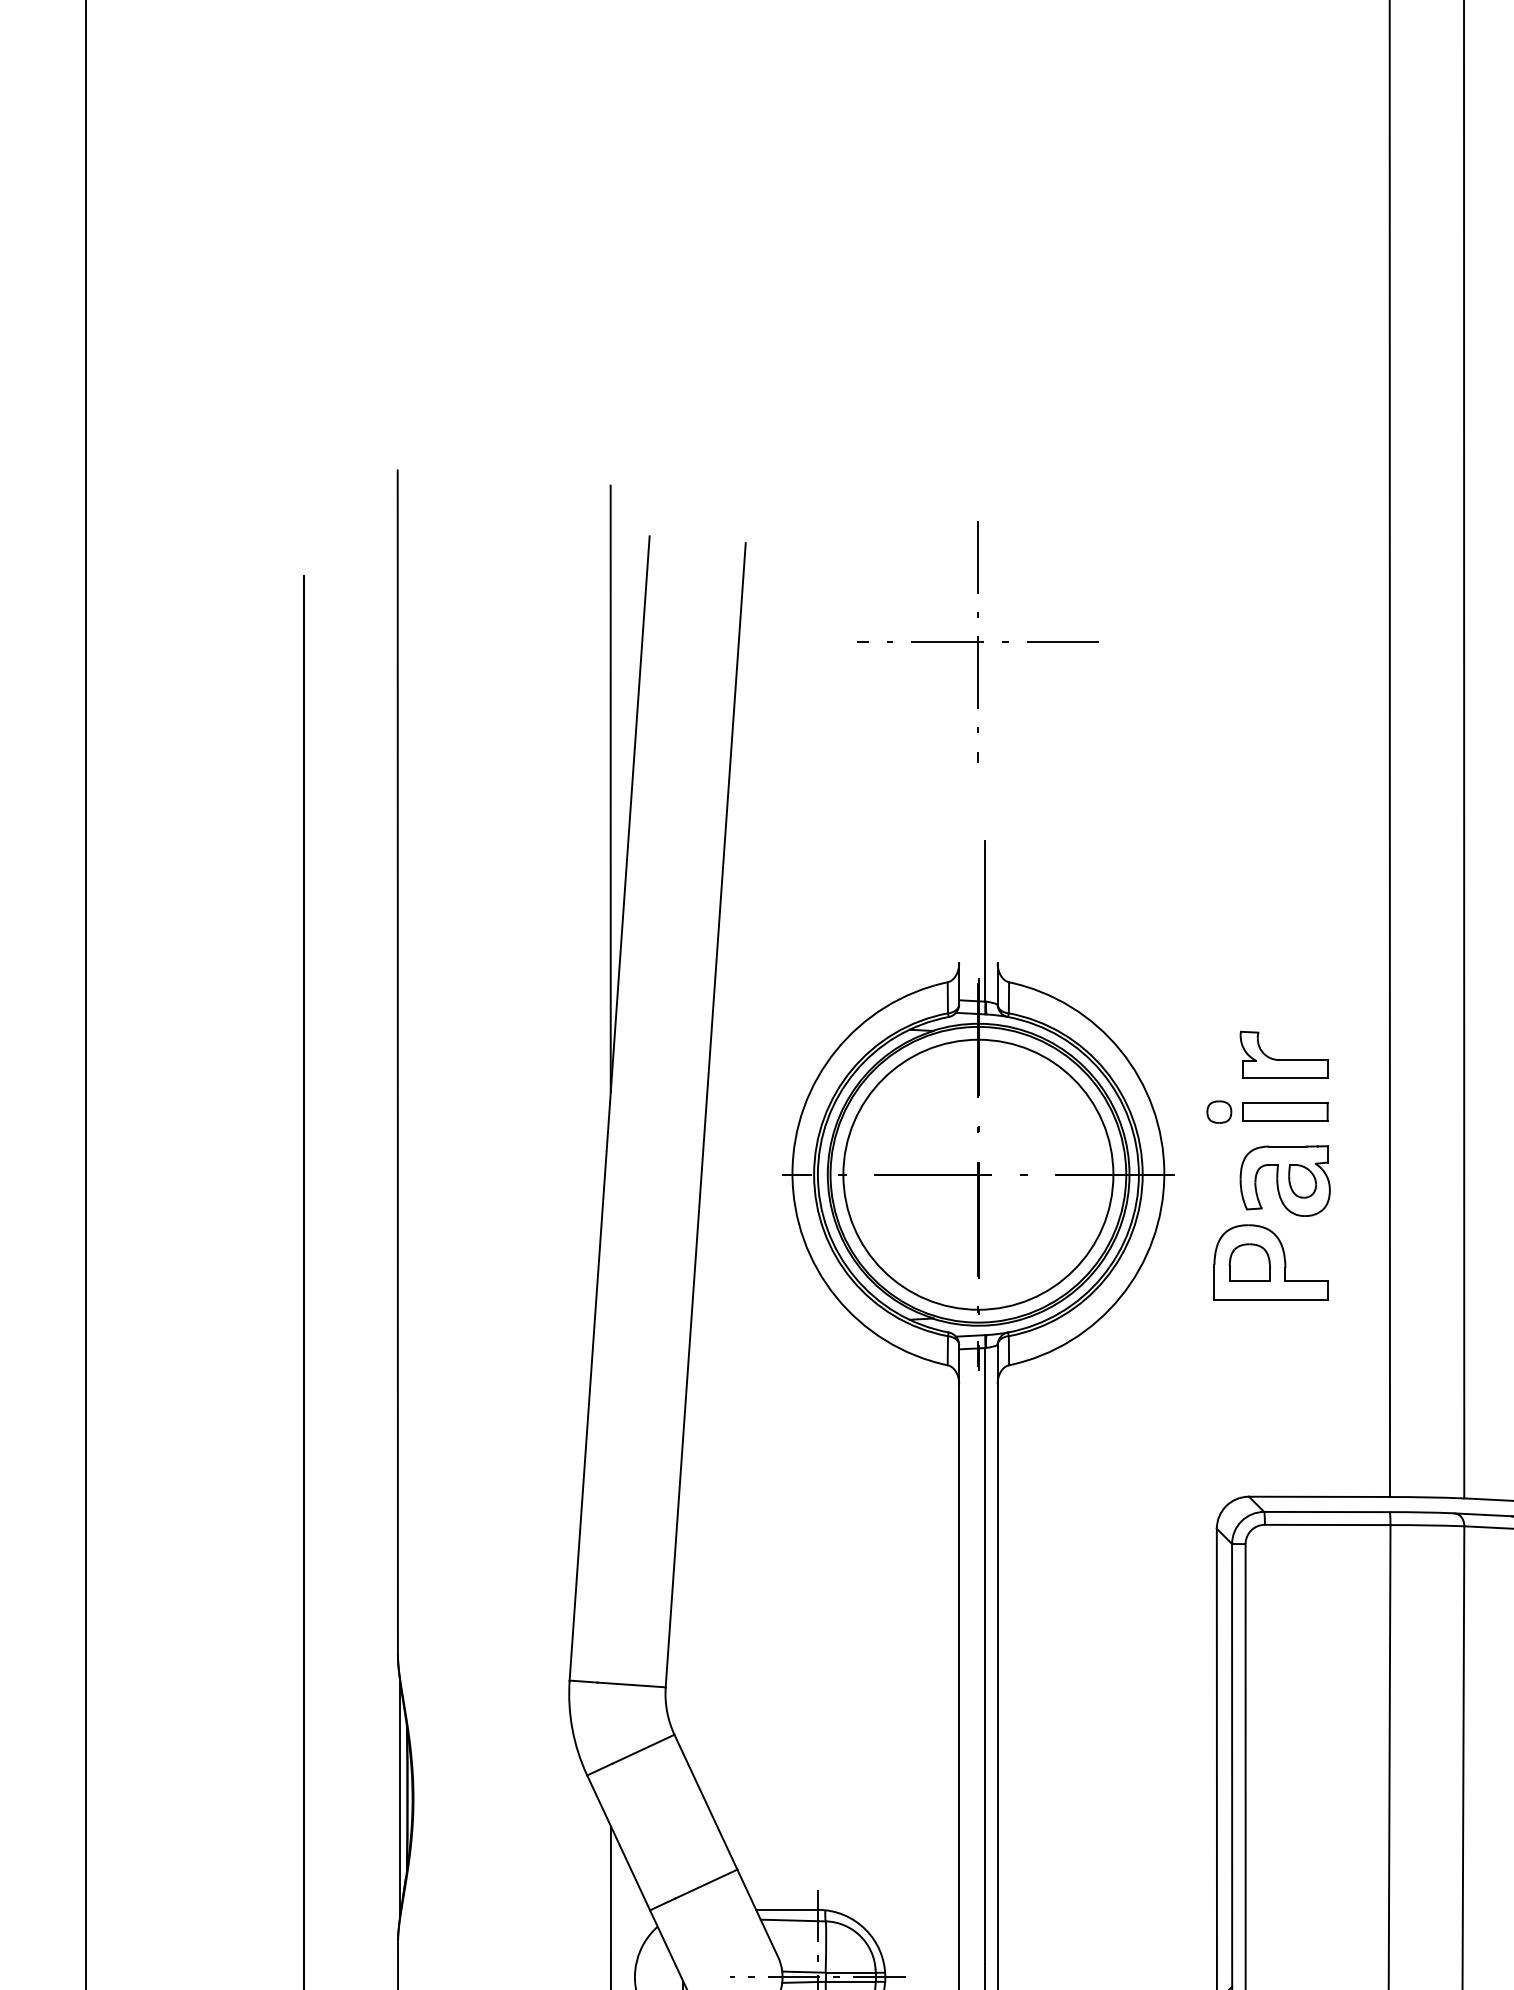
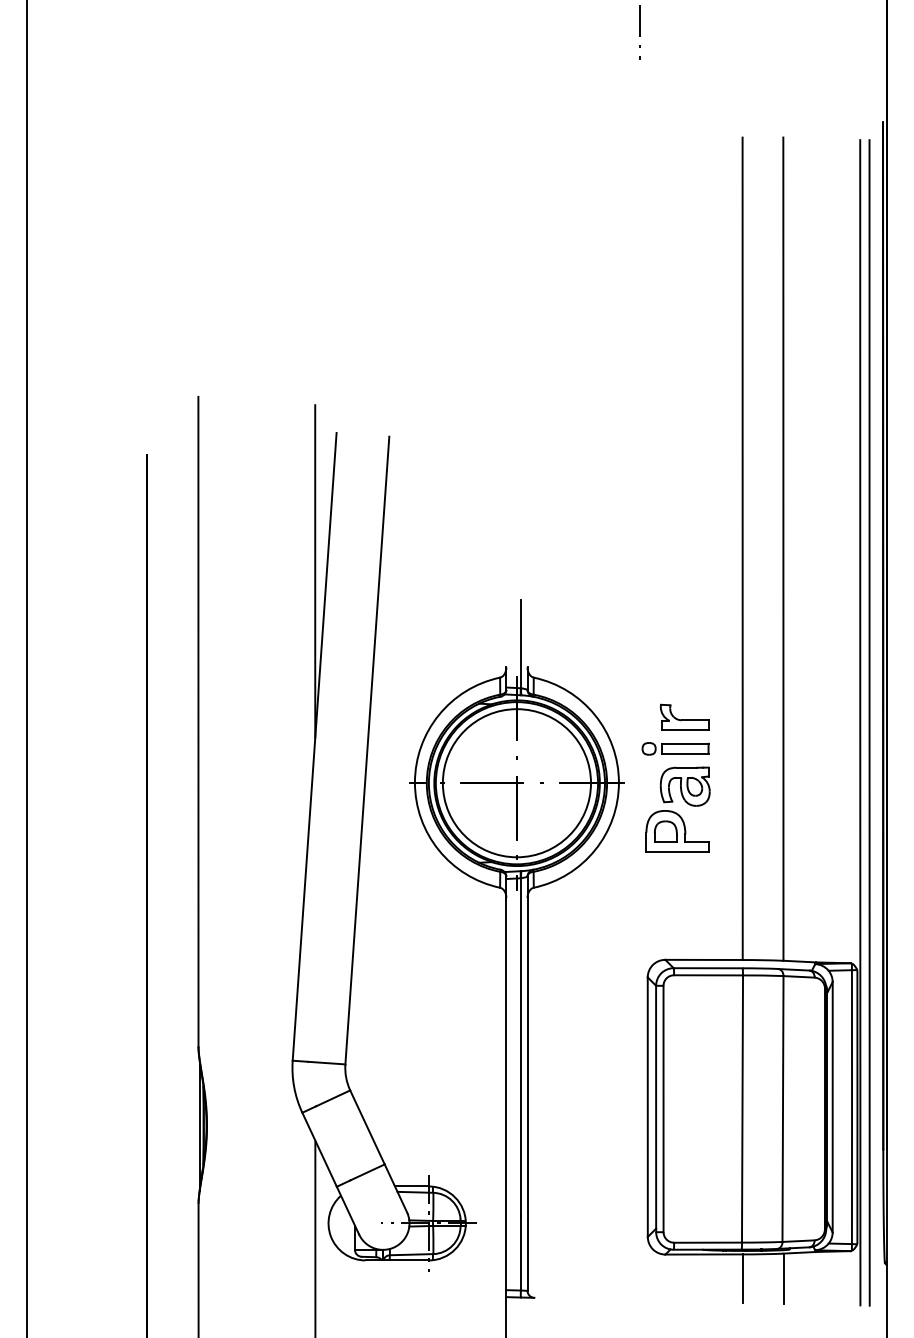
part: (977, 641) -> (516, 490), removed

